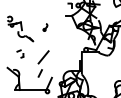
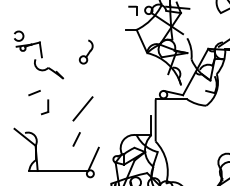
part: (45, 27) -> (86, 52), size x1.67
part: (20, 53) -> (39, 101), size x1.67

